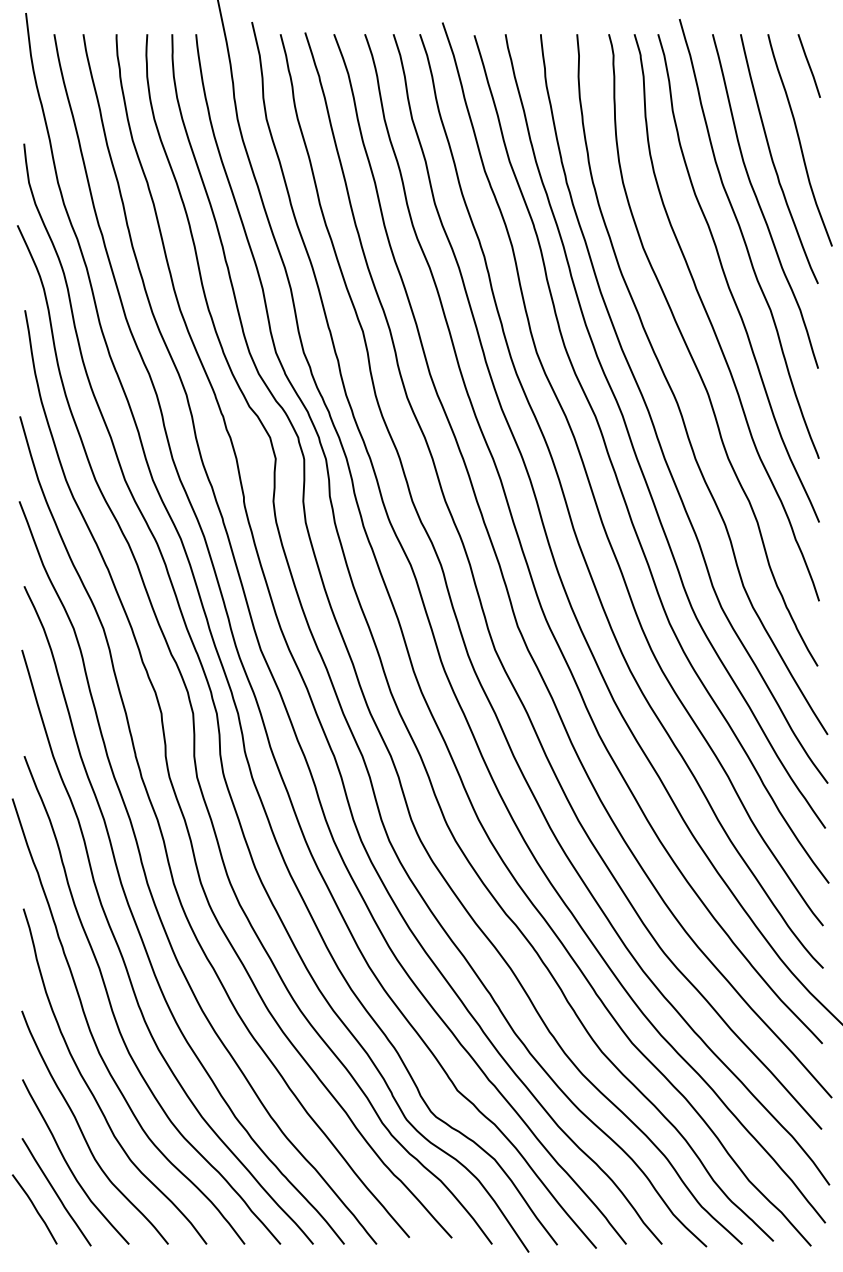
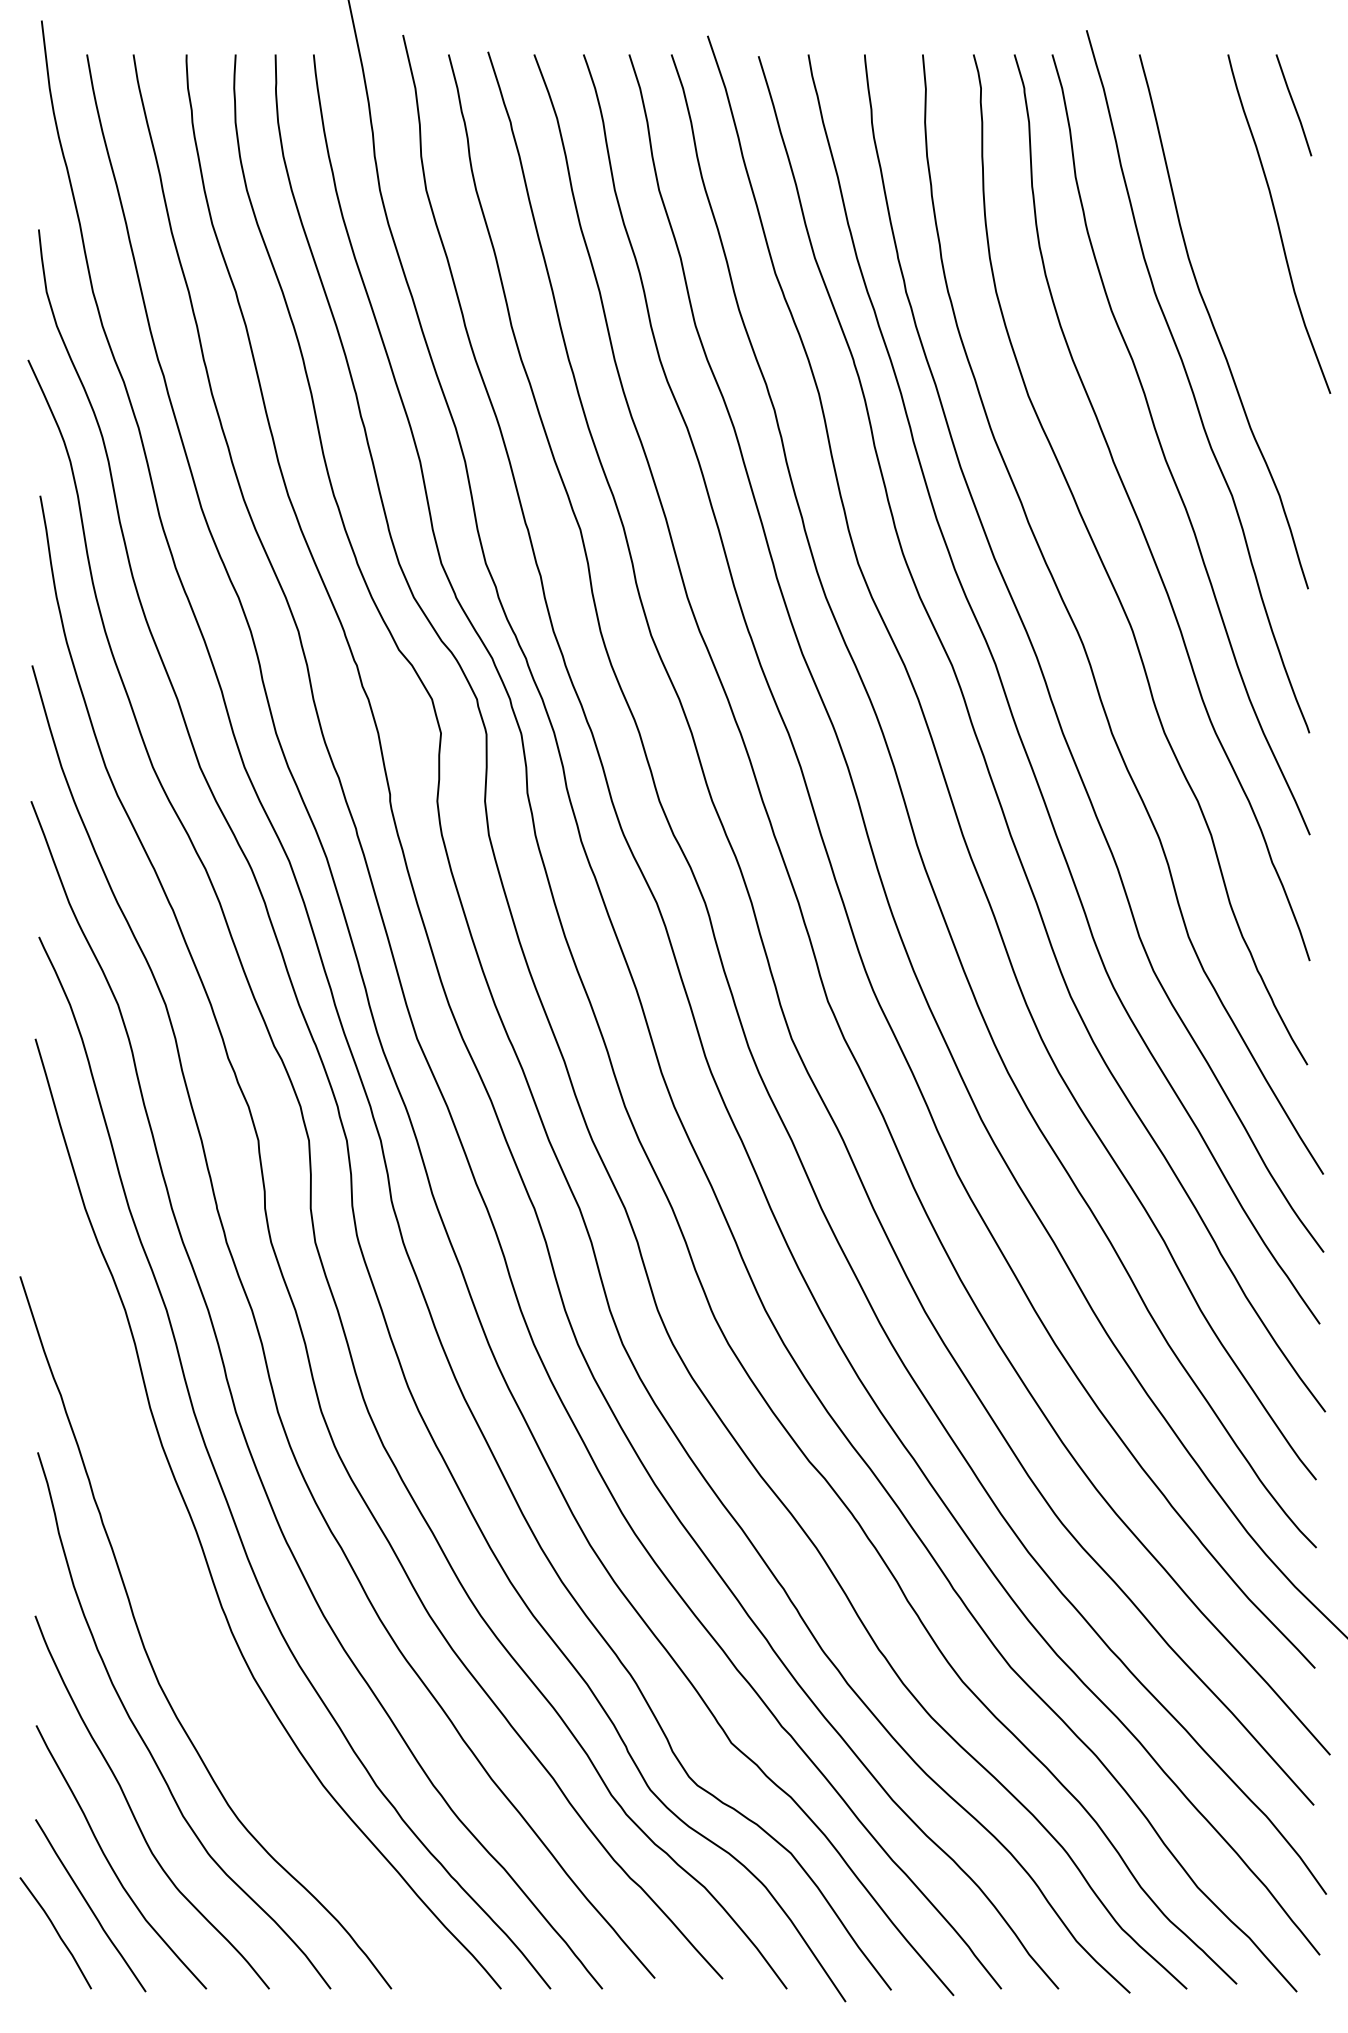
curve: (773, 159) -> (1236, 254), removed
curve: (114, 1013) -> (183, 1619), removed

